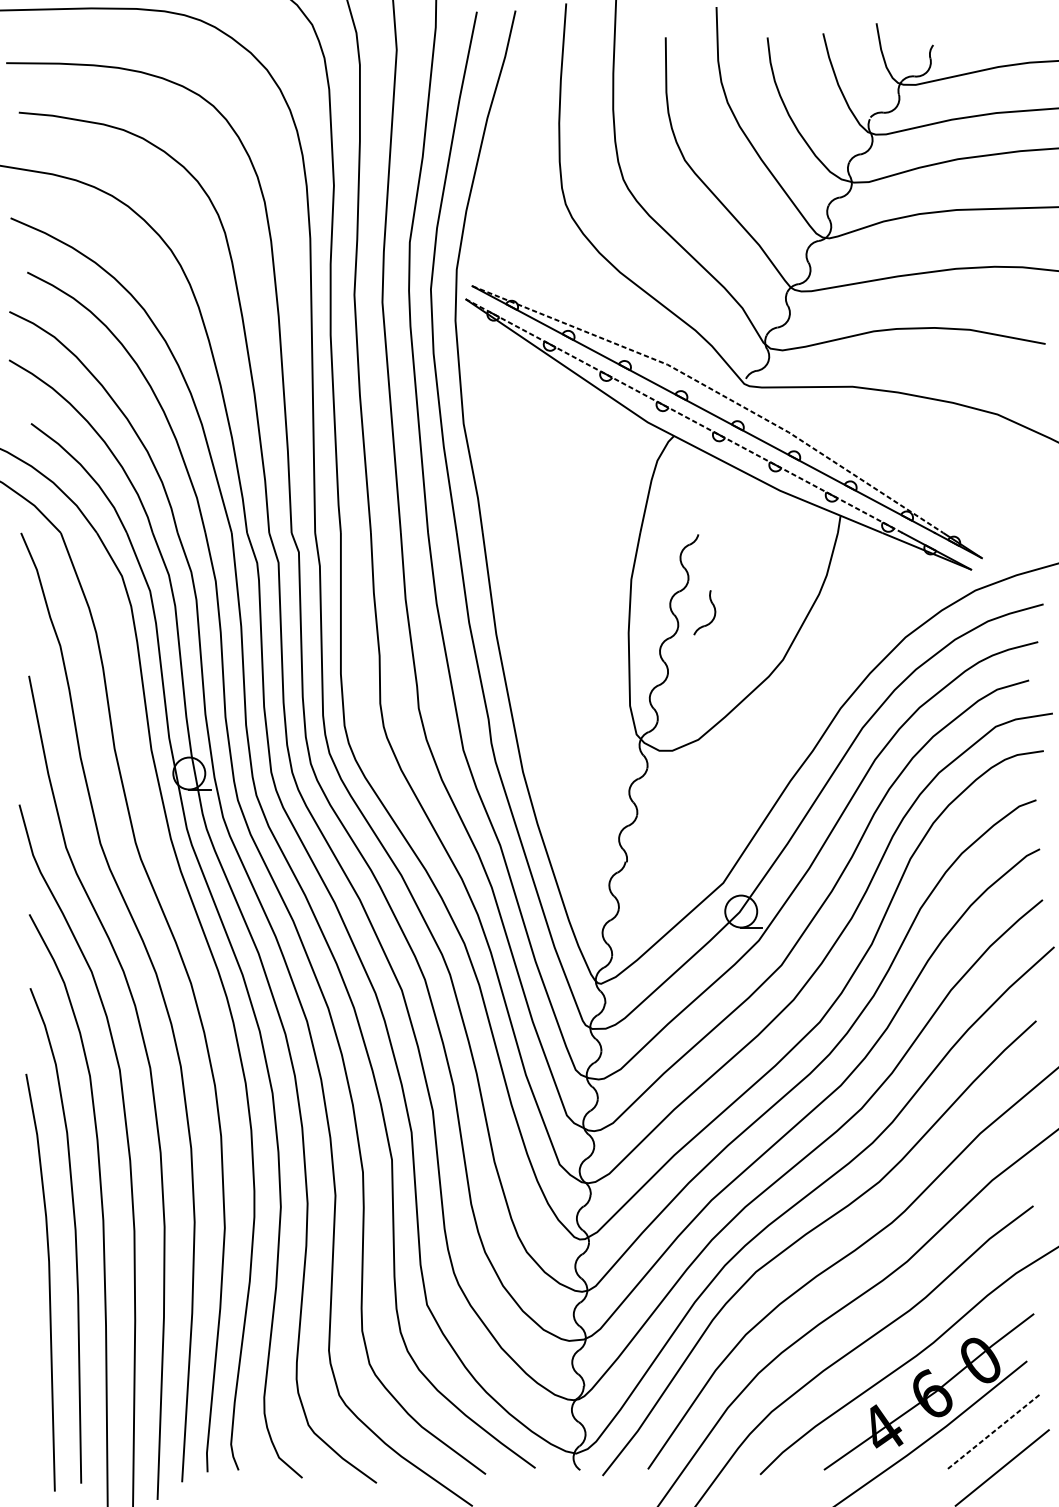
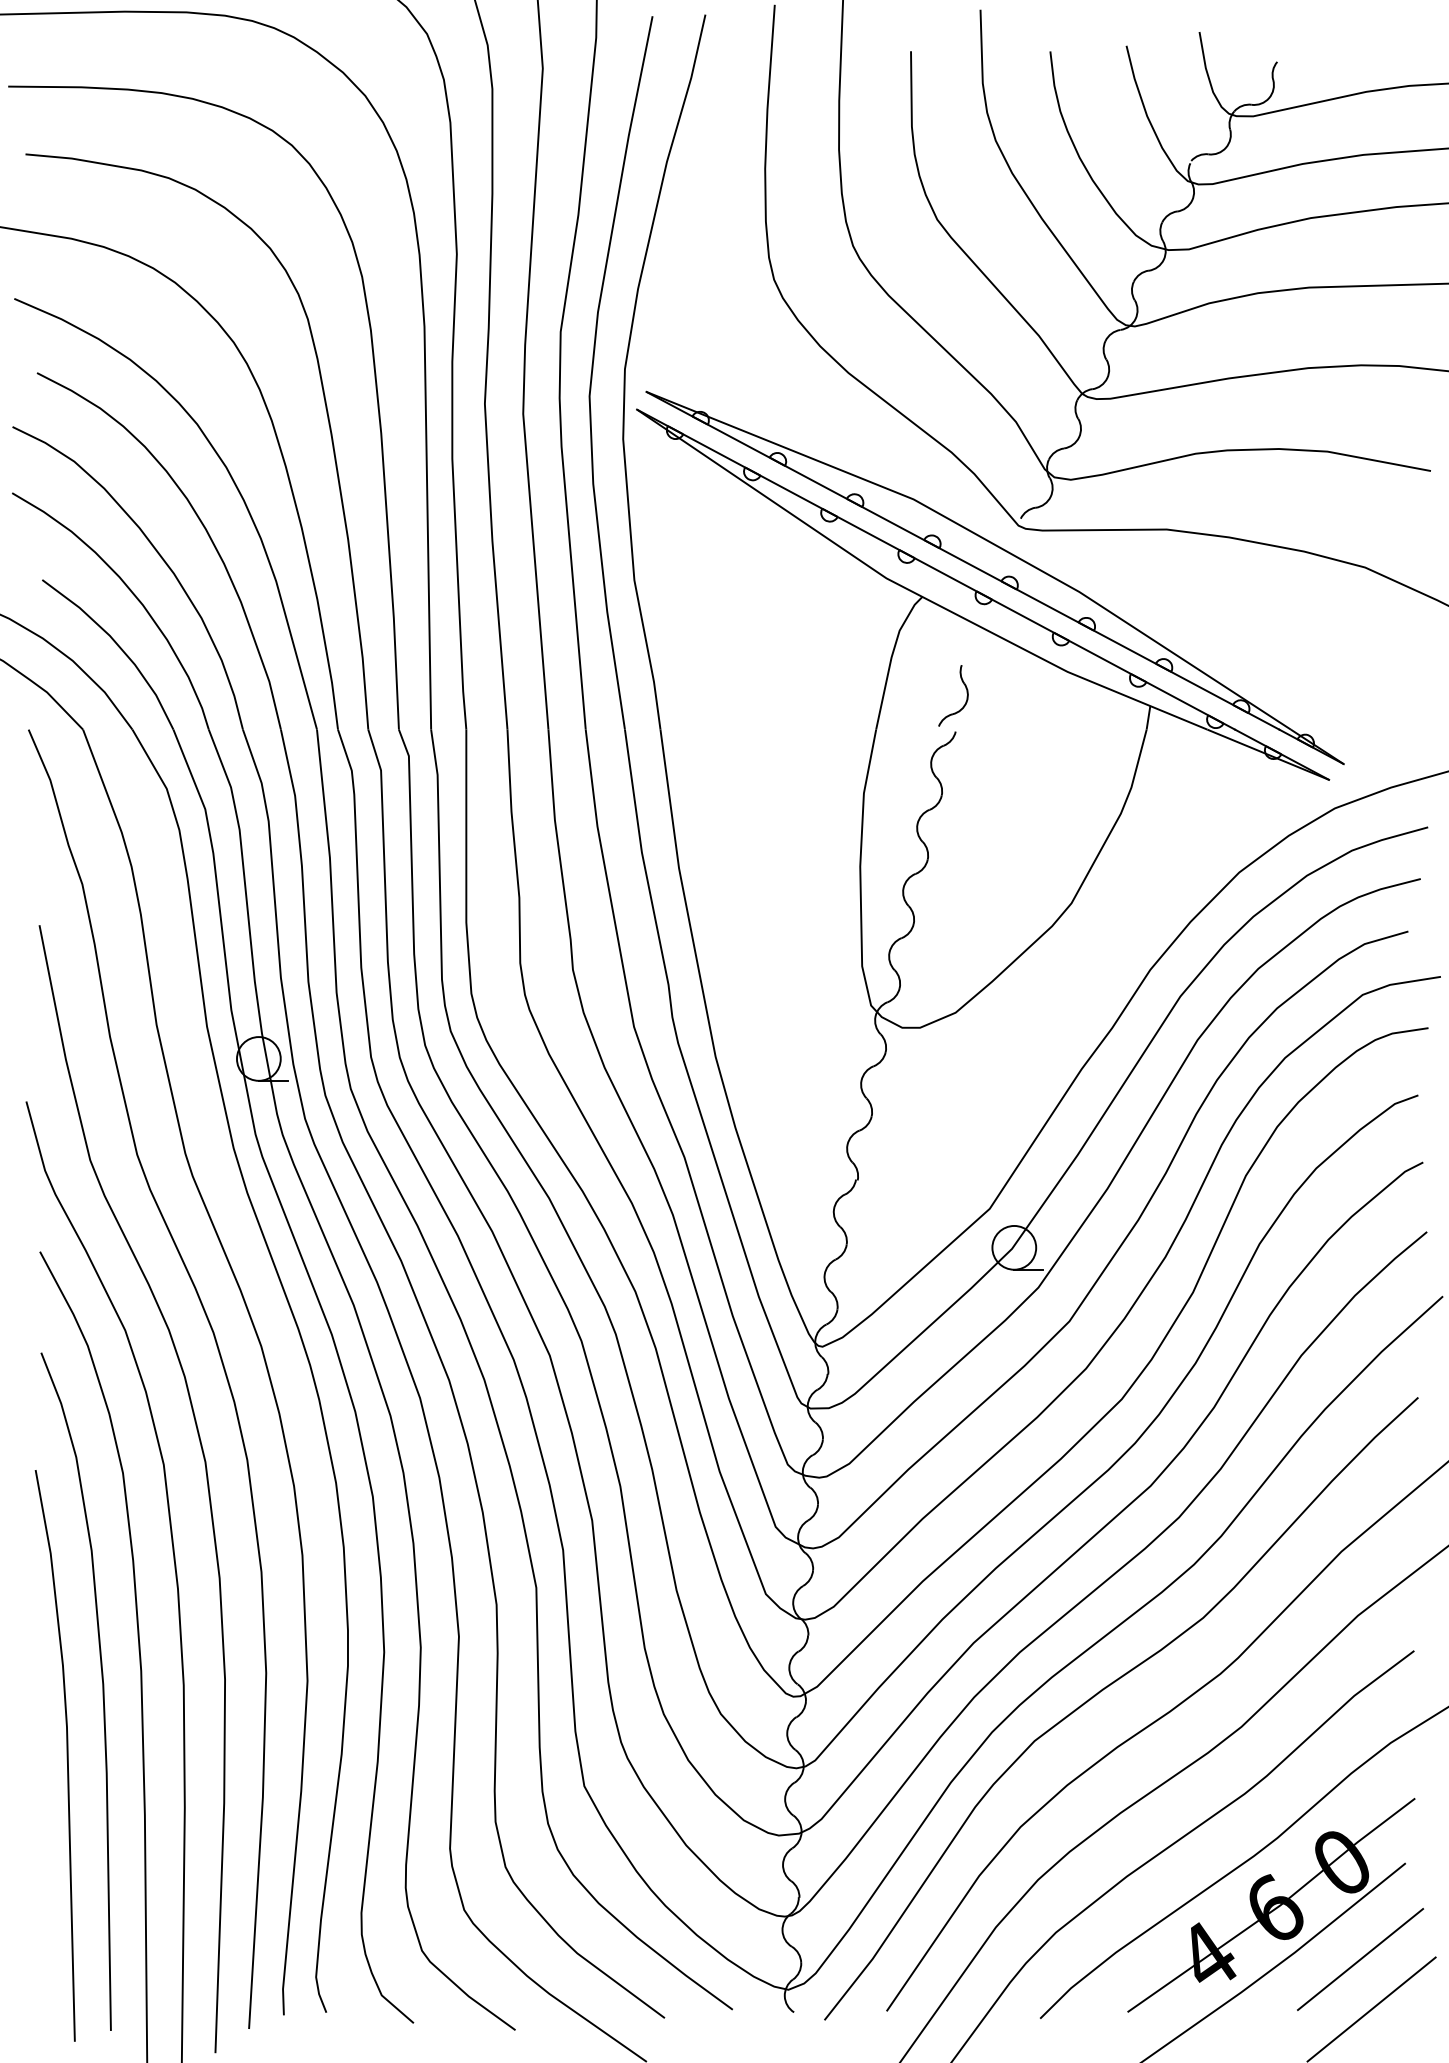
line: (717, 392) -> (981, 537), dashed -> solid
line: (684, 415) -> (936, 569), dashed -> solid
part: (714, 613) -> (966, 696), moved
line: (994, 1431) -> (1360, 1959), dashed -> solid

